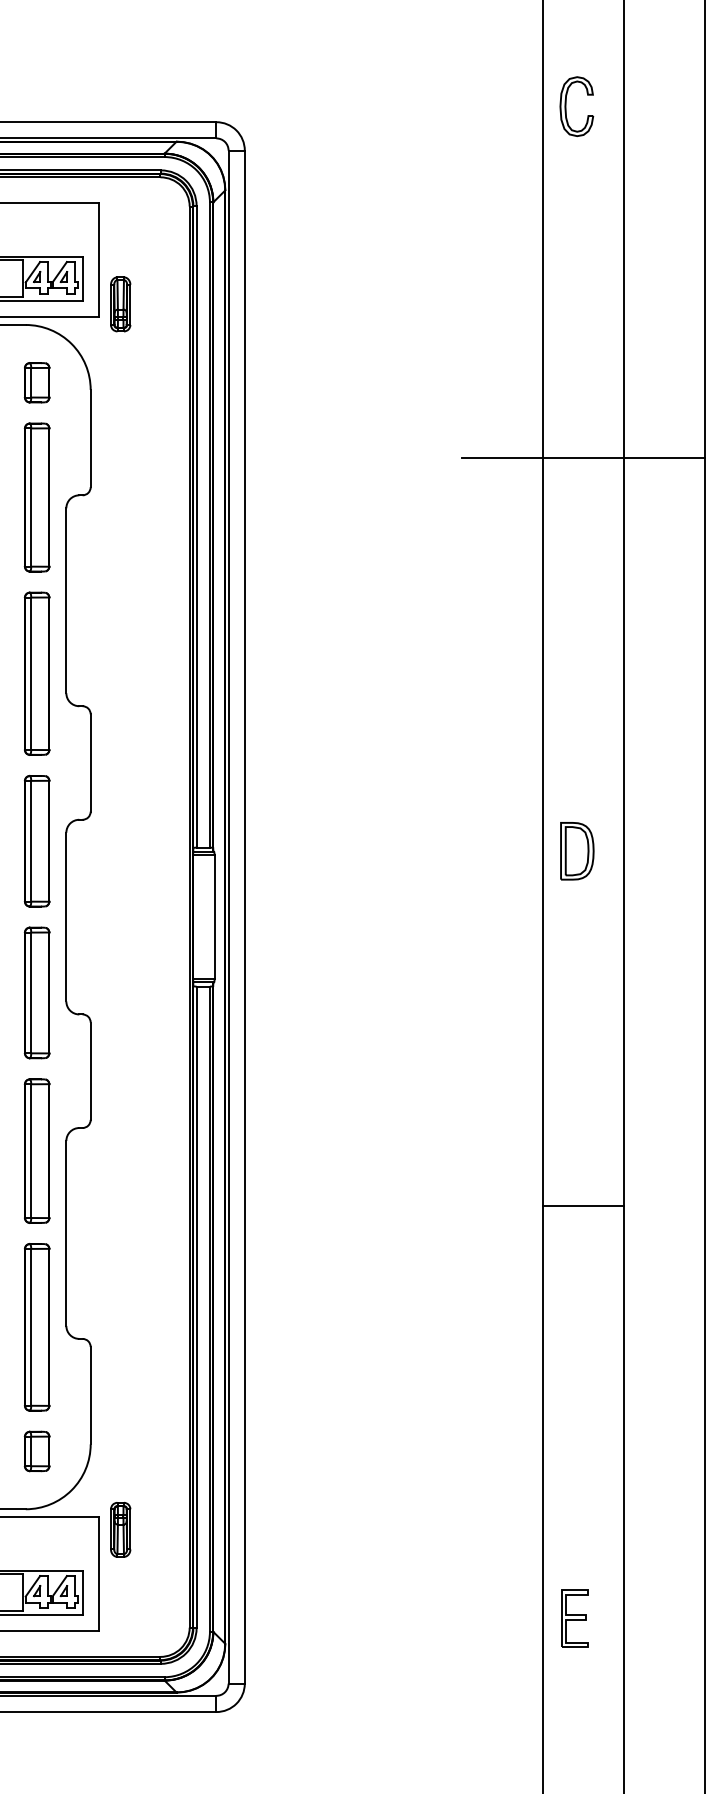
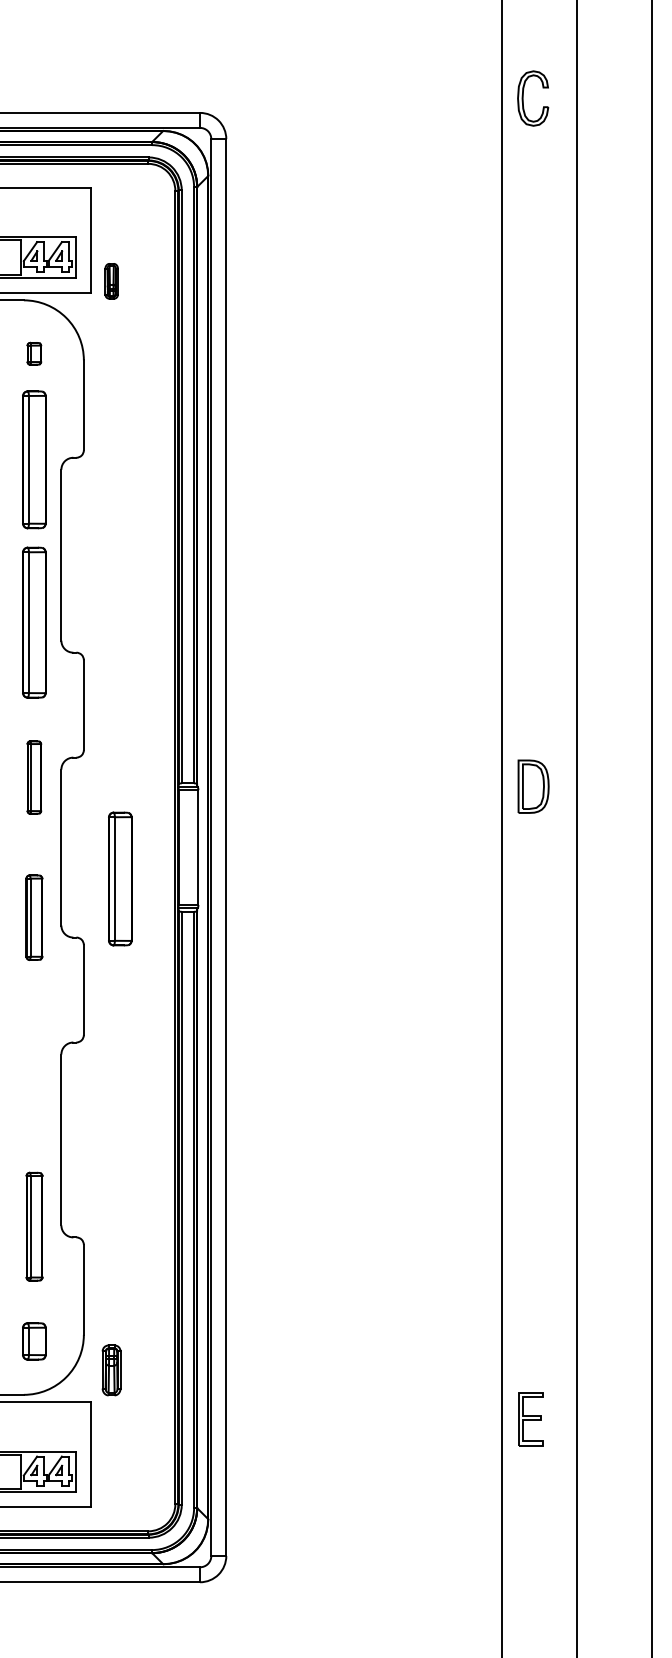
part: (120, 304) -> (111, 281), size x0.7
part: (36, 382) -> (33, 353), size x0.6
line: (583, 457) -> (539, 422), removed
part: (36, 841) -> (33, 777), size x0.6
part: (36, 992) -> (33, 917), size x0.7
part: (37, 1150) -> (120, 878), moved
line: (583, 1206) -> (539, 1115), removed
part: (37, 1327) -> (34, 1226), size x0.7
part: (120, 1529) -> (111, 1370), moved
part: (574, 1618) -> (531, 1419), moved

